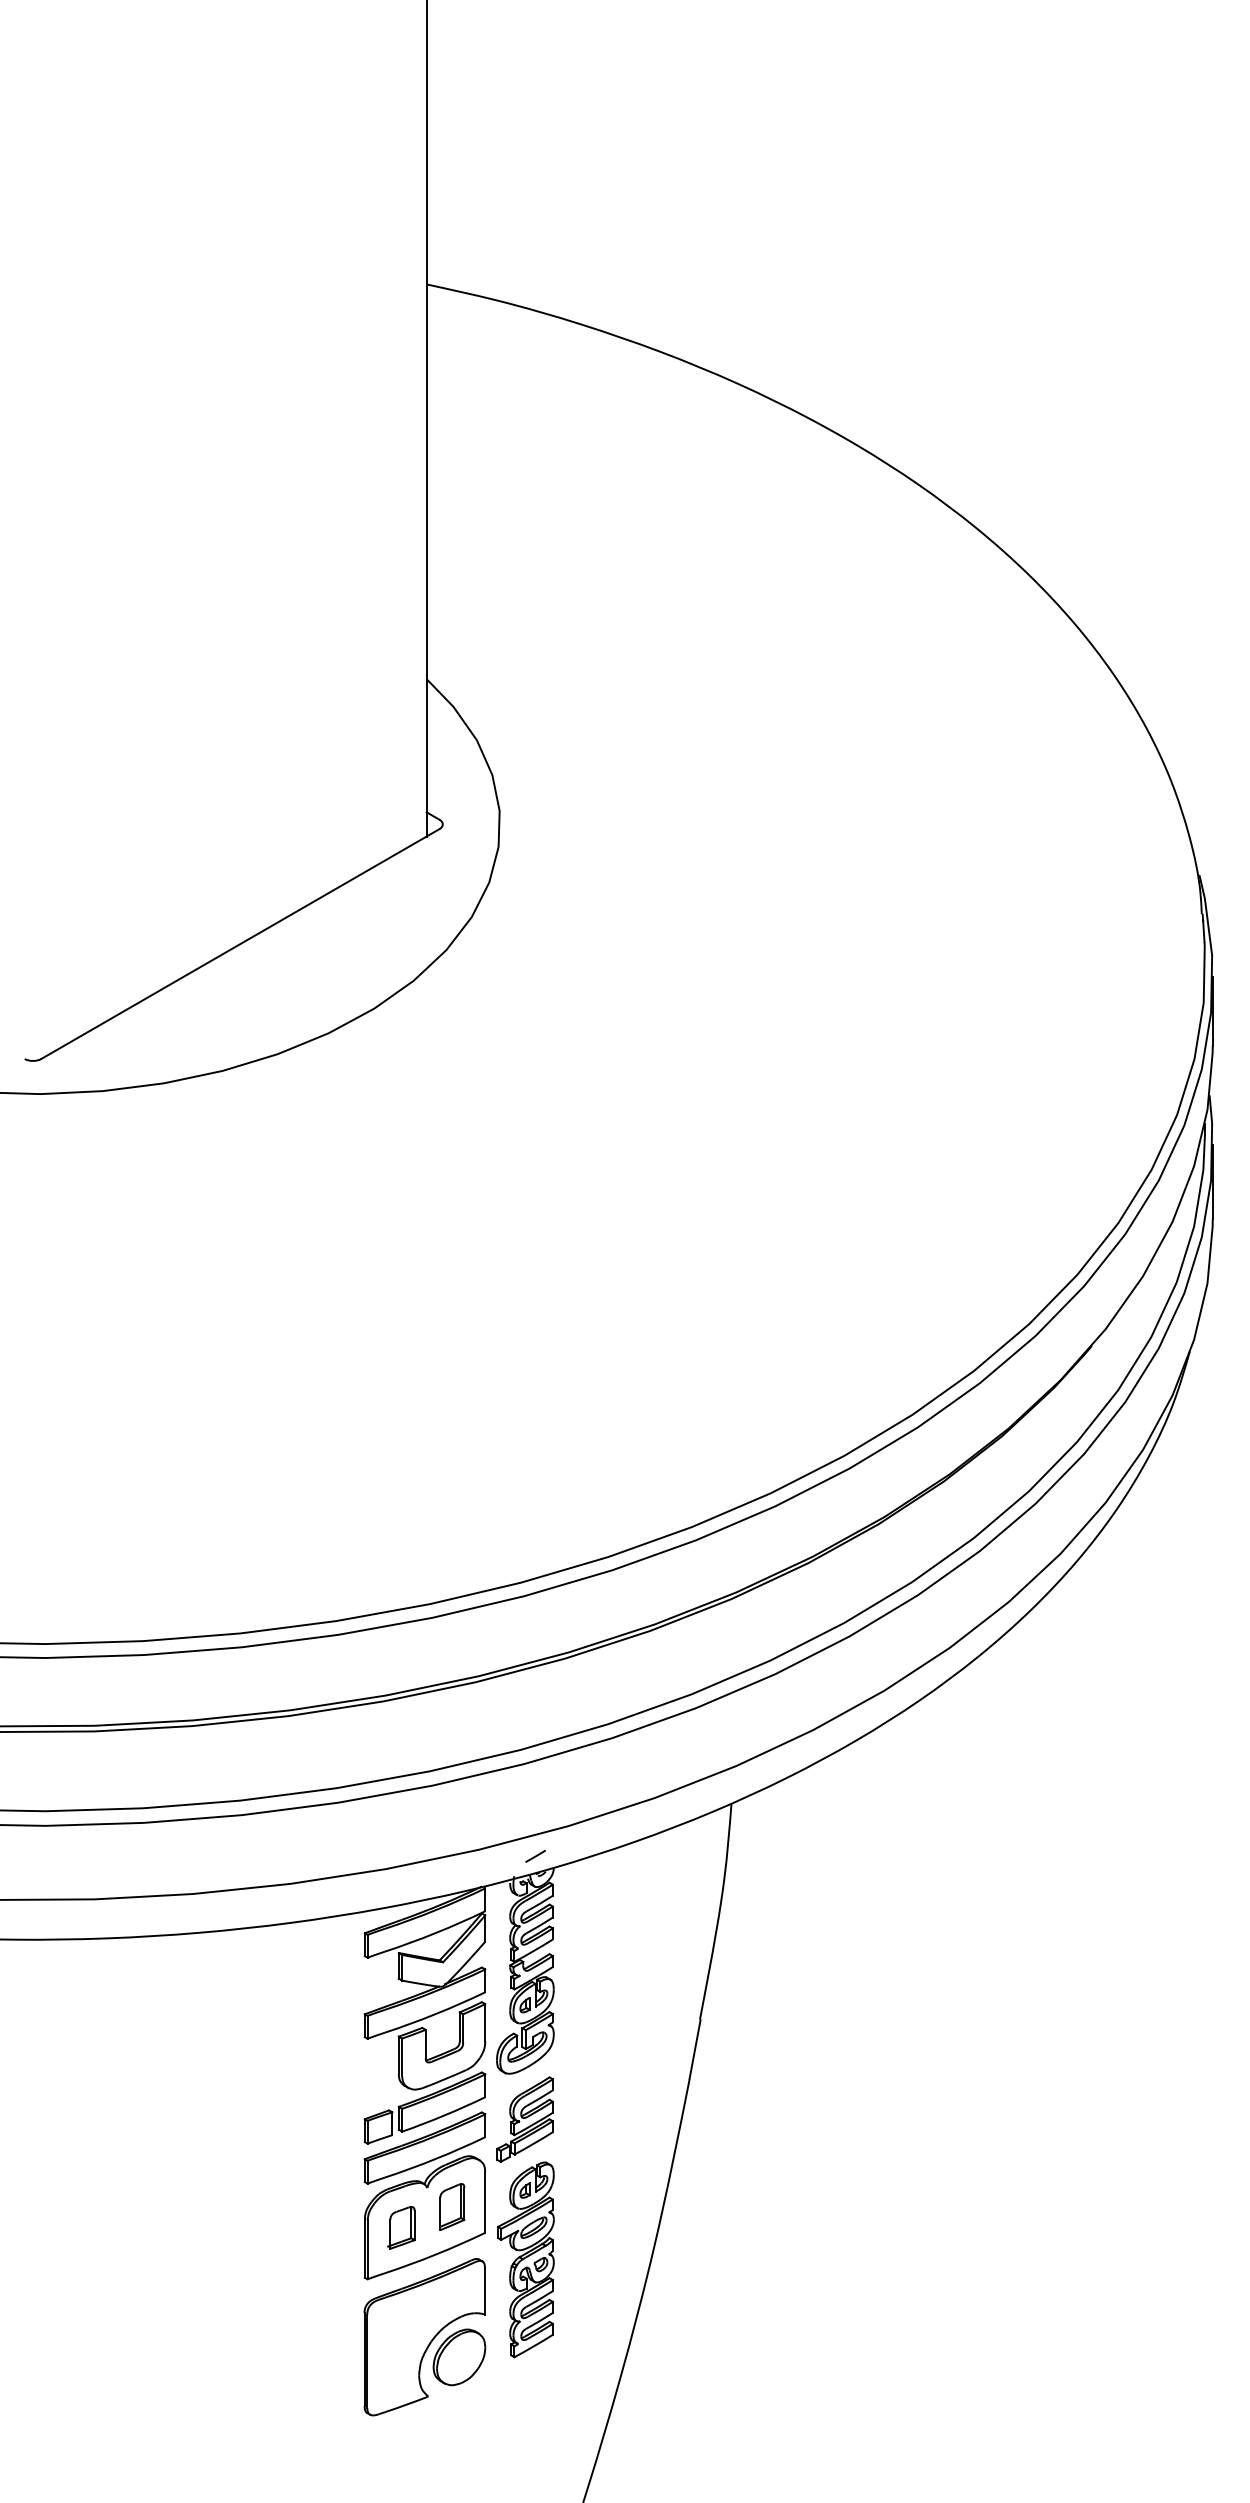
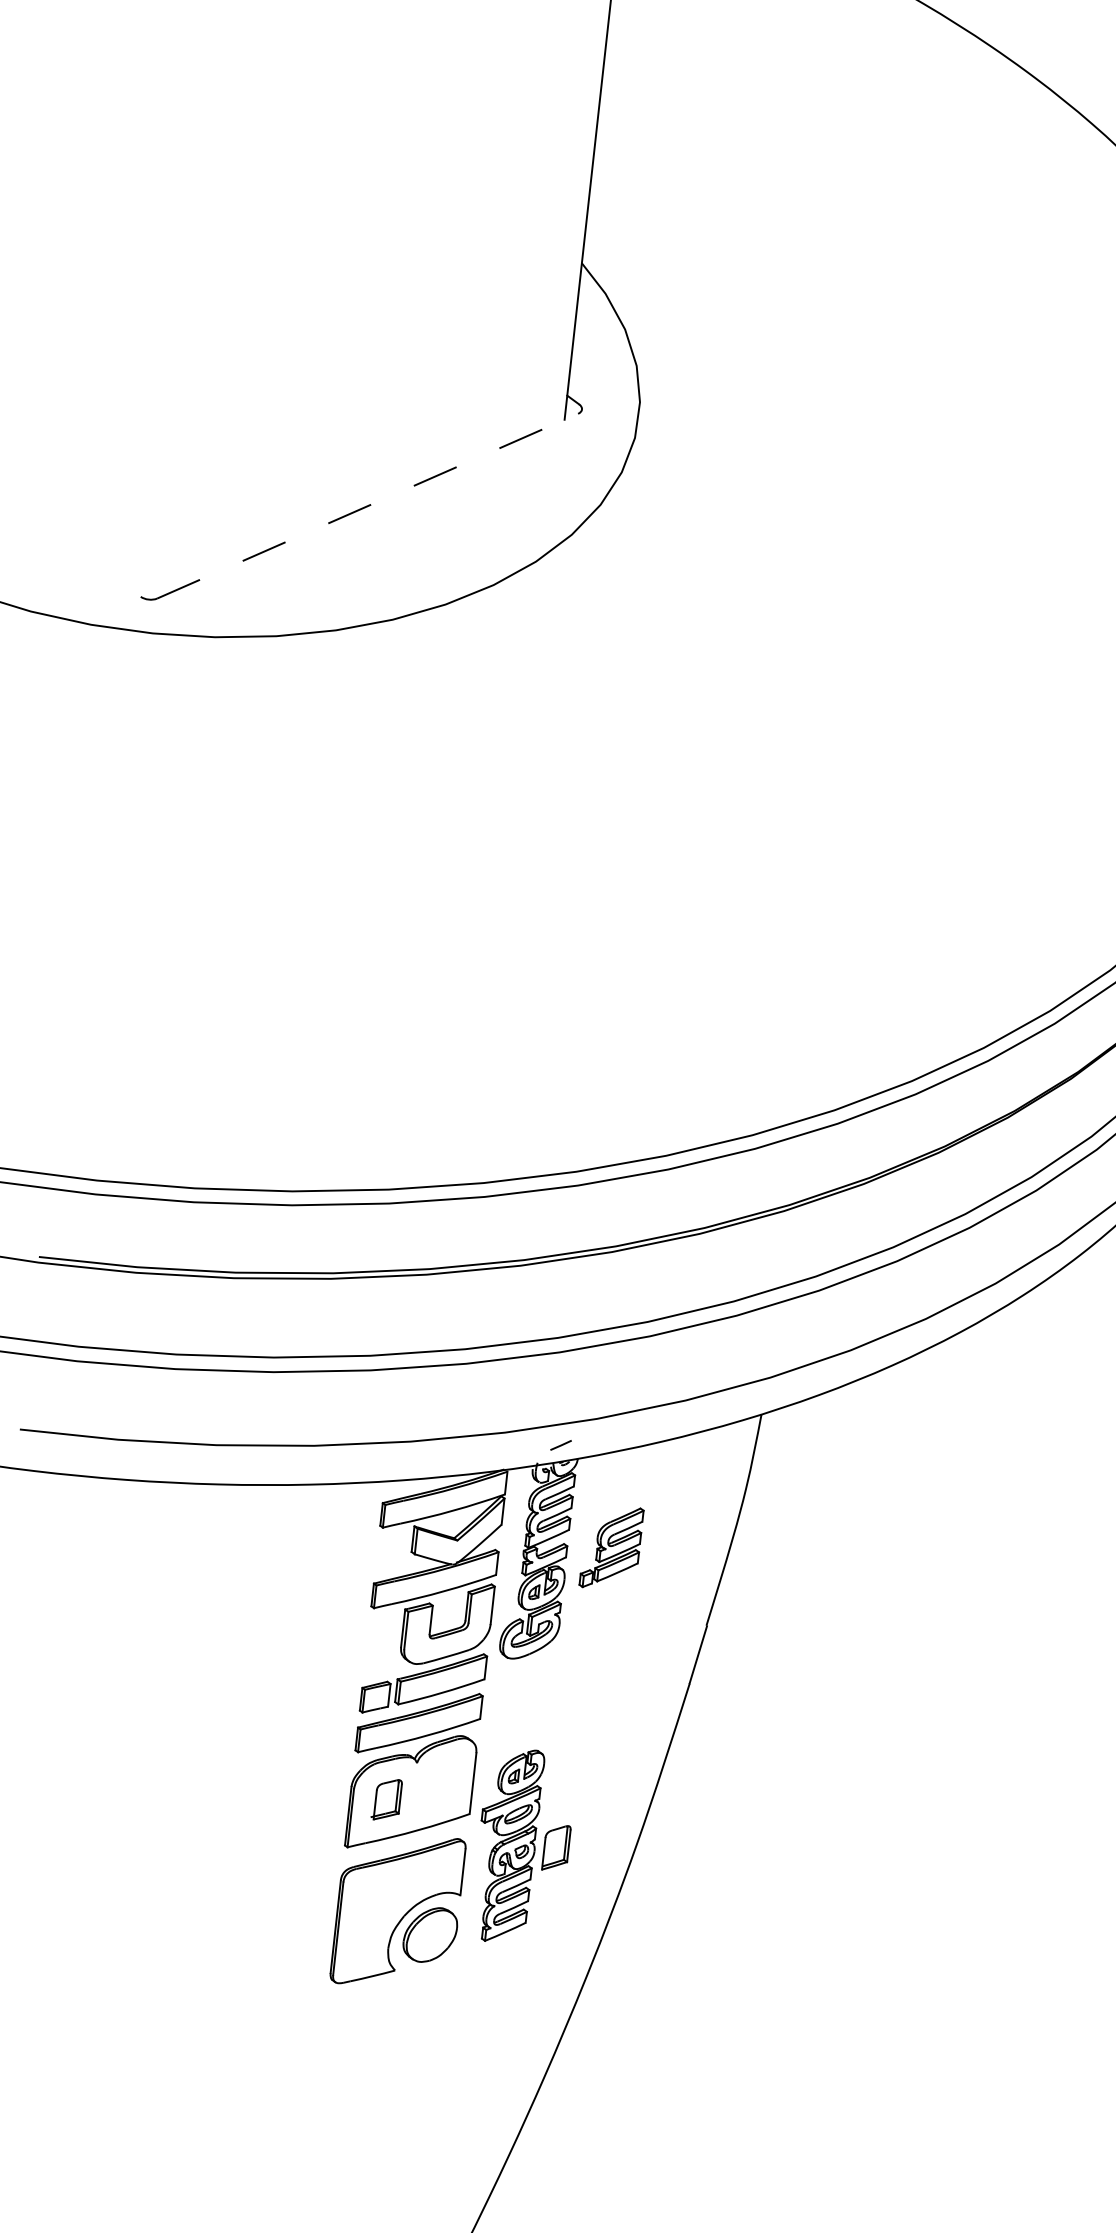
line: (240, 944) -> (367, 506), solid -> dashed
part: (524, 2119) -> (611, 1547), moved
part: (452, 2206) -> (556, 1847), moved

